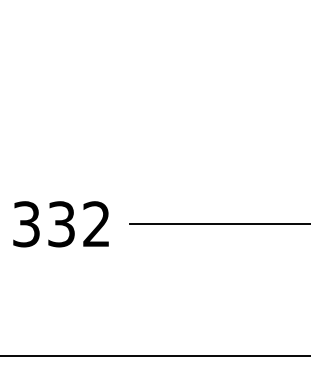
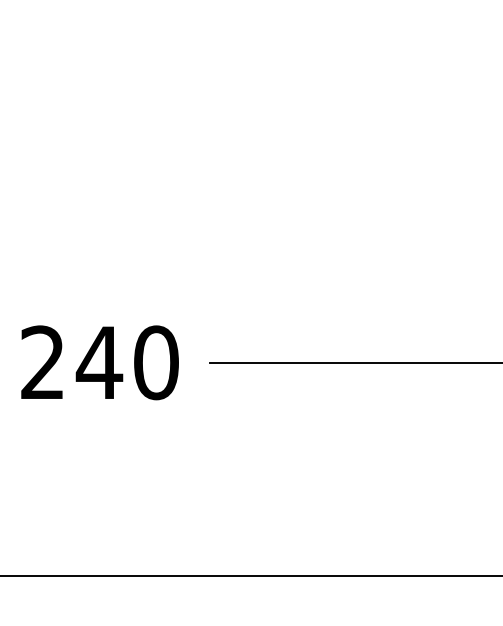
text: (61, 224) -> (99, 363), 332 -> 240

